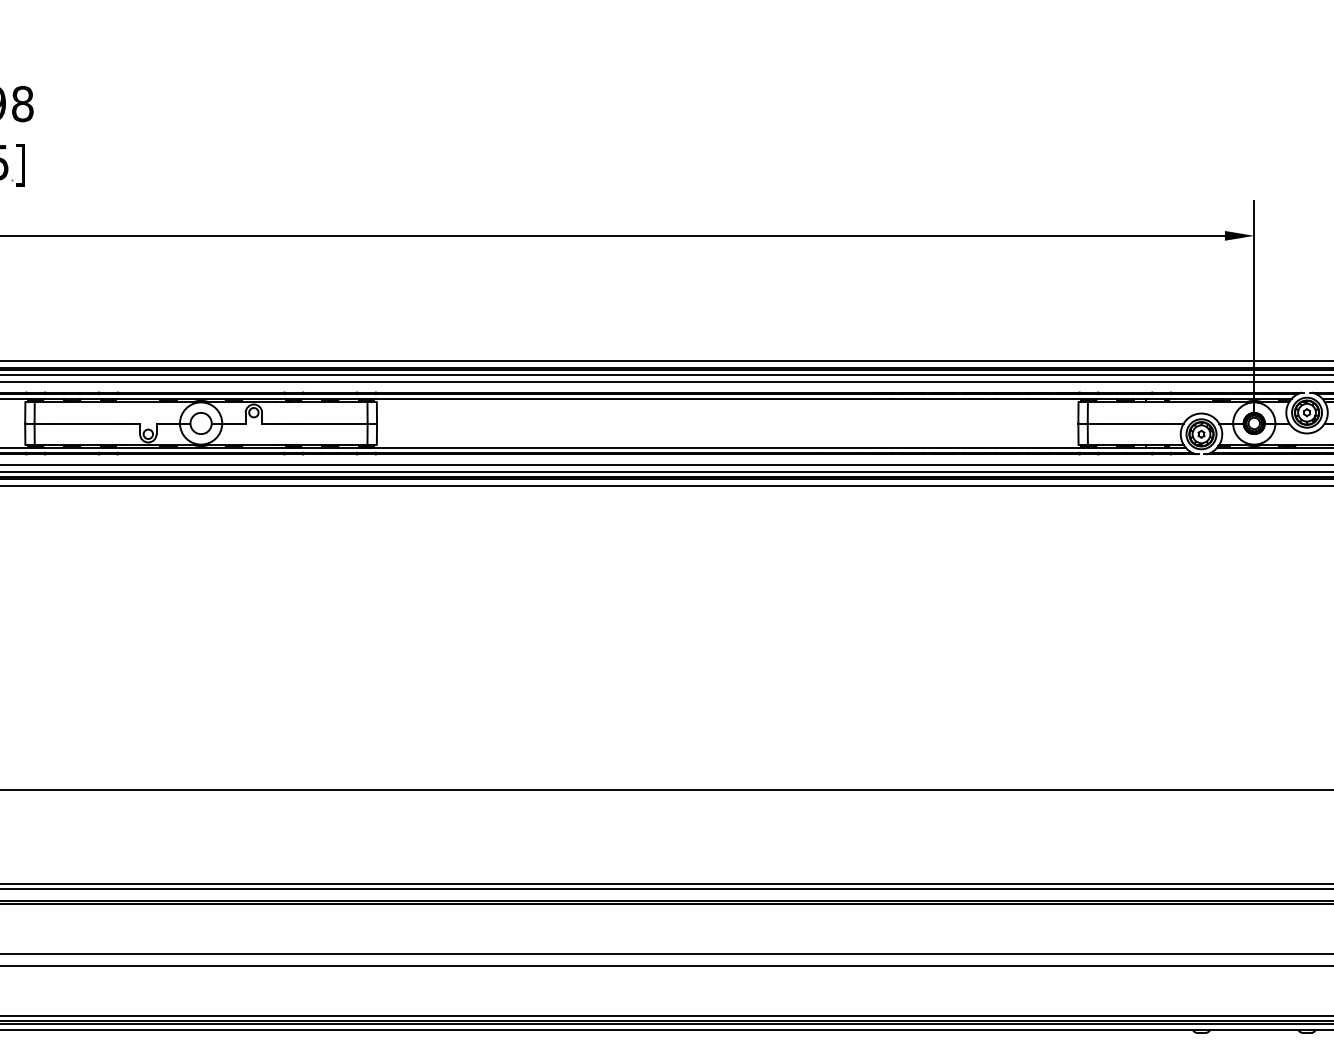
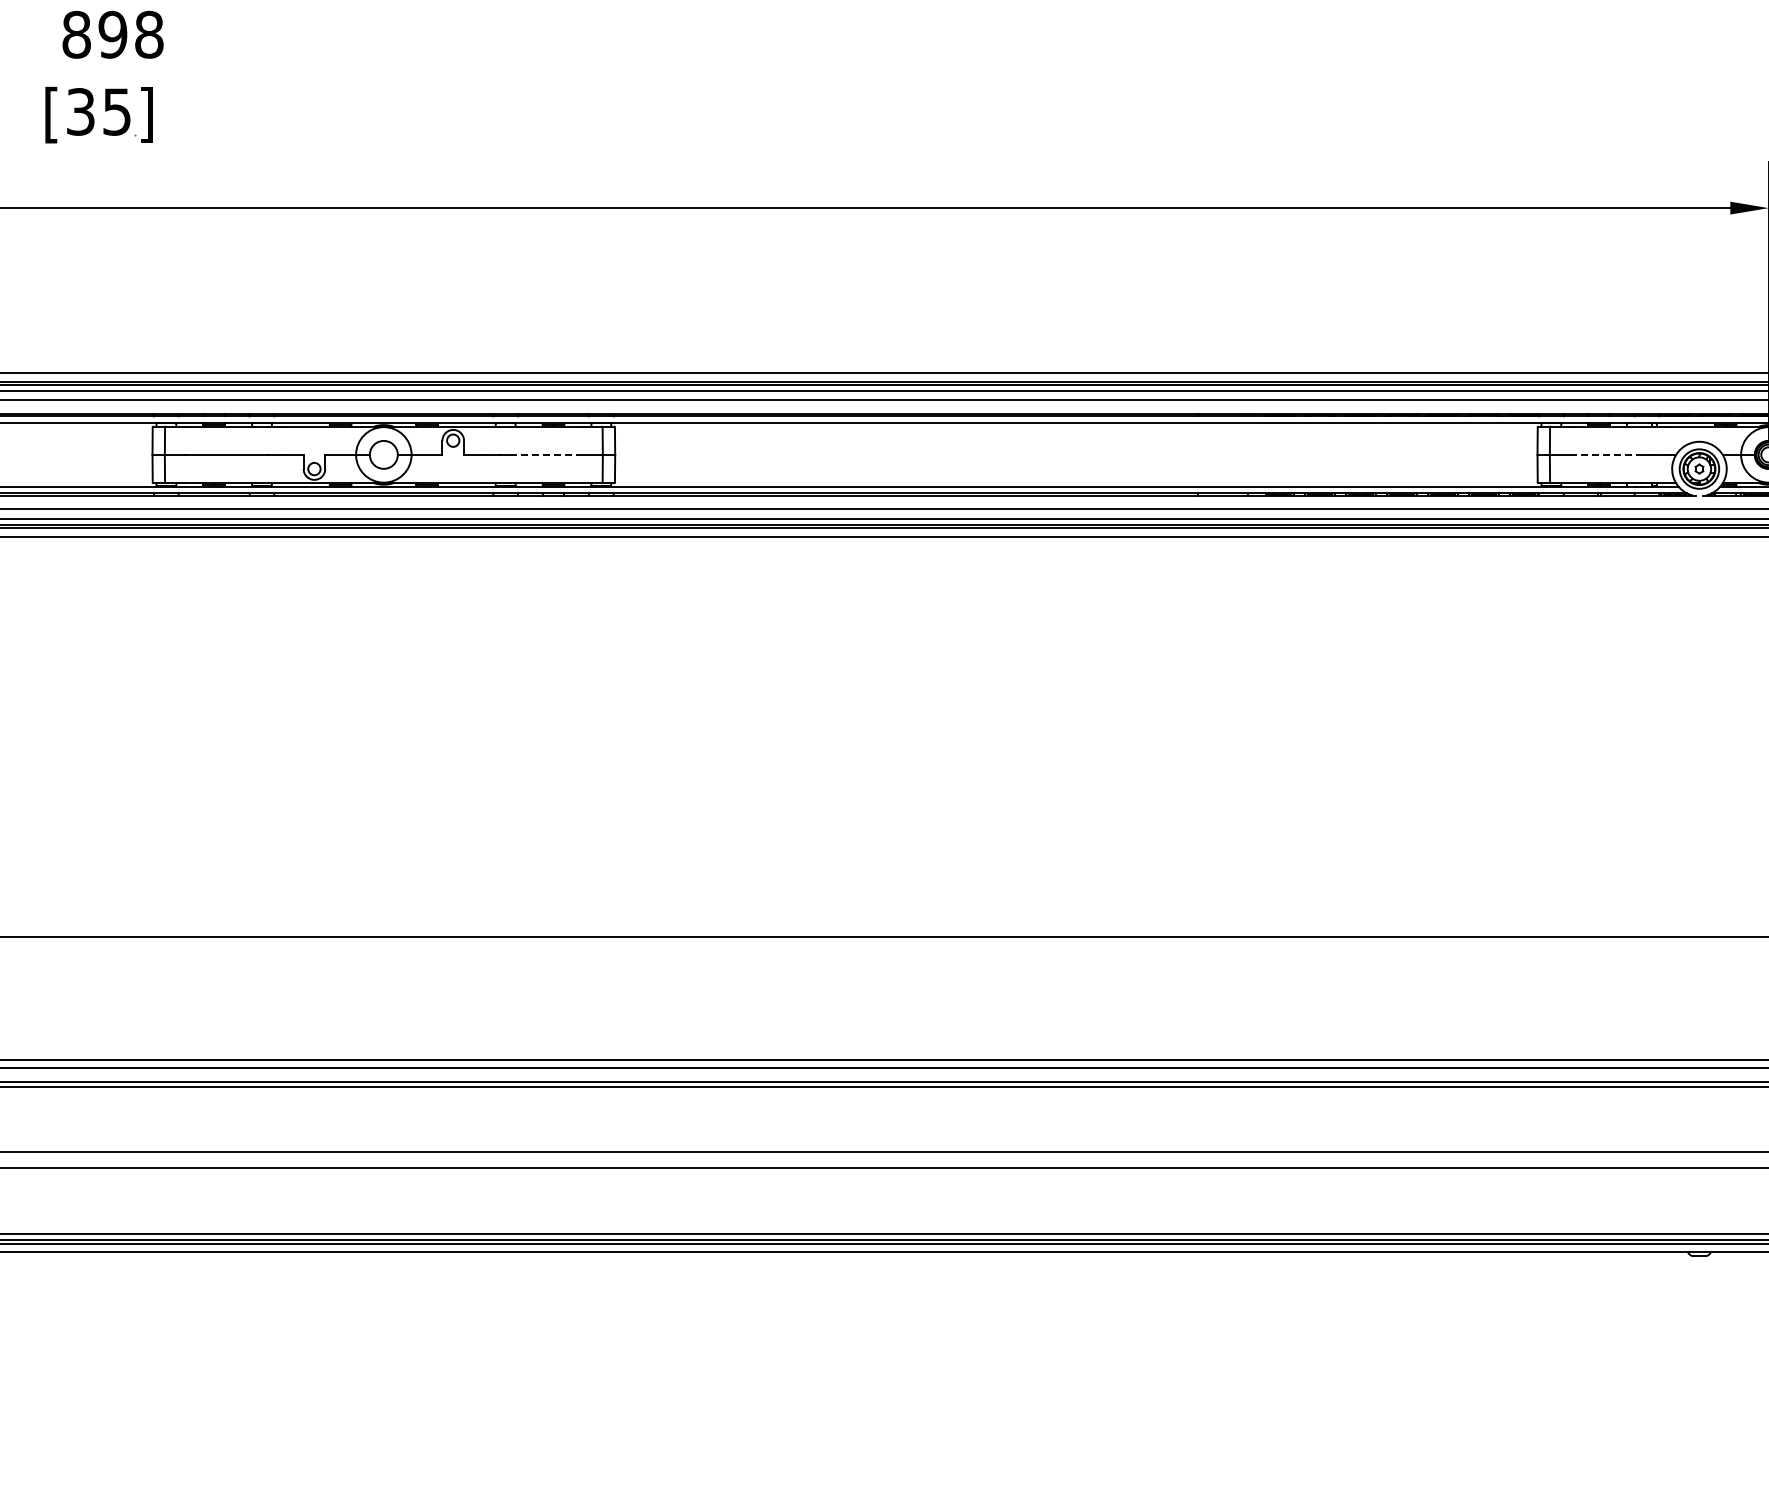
line: (324, 423) -> (546, 454), solid -> dashed
line: (1130, 423) -> (1605, 454), solid -> dashed

